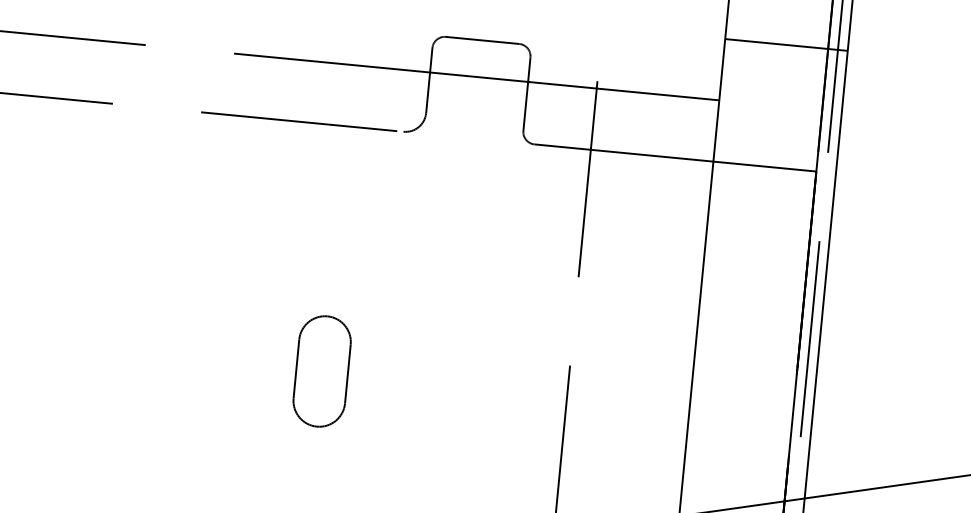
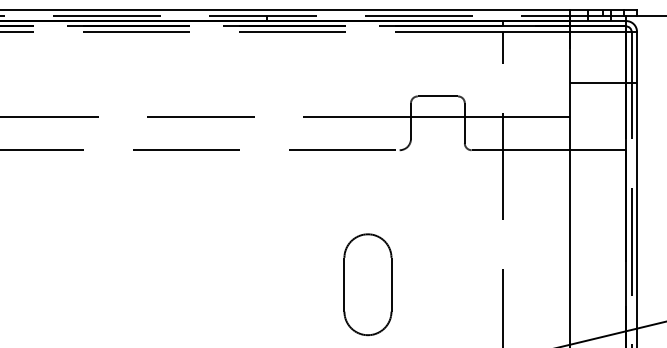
part: (321, 370) -> (367, 284), size x1.67

